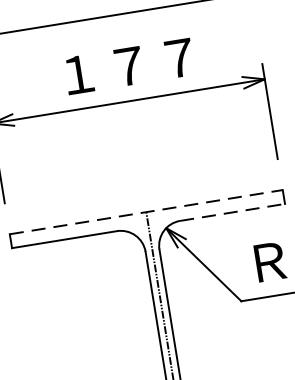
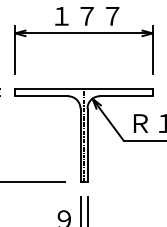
line: (147, 212) -> (84, 89), dashed -> solid
line: (232, 212) -> (126, 96), dashed -> solid

